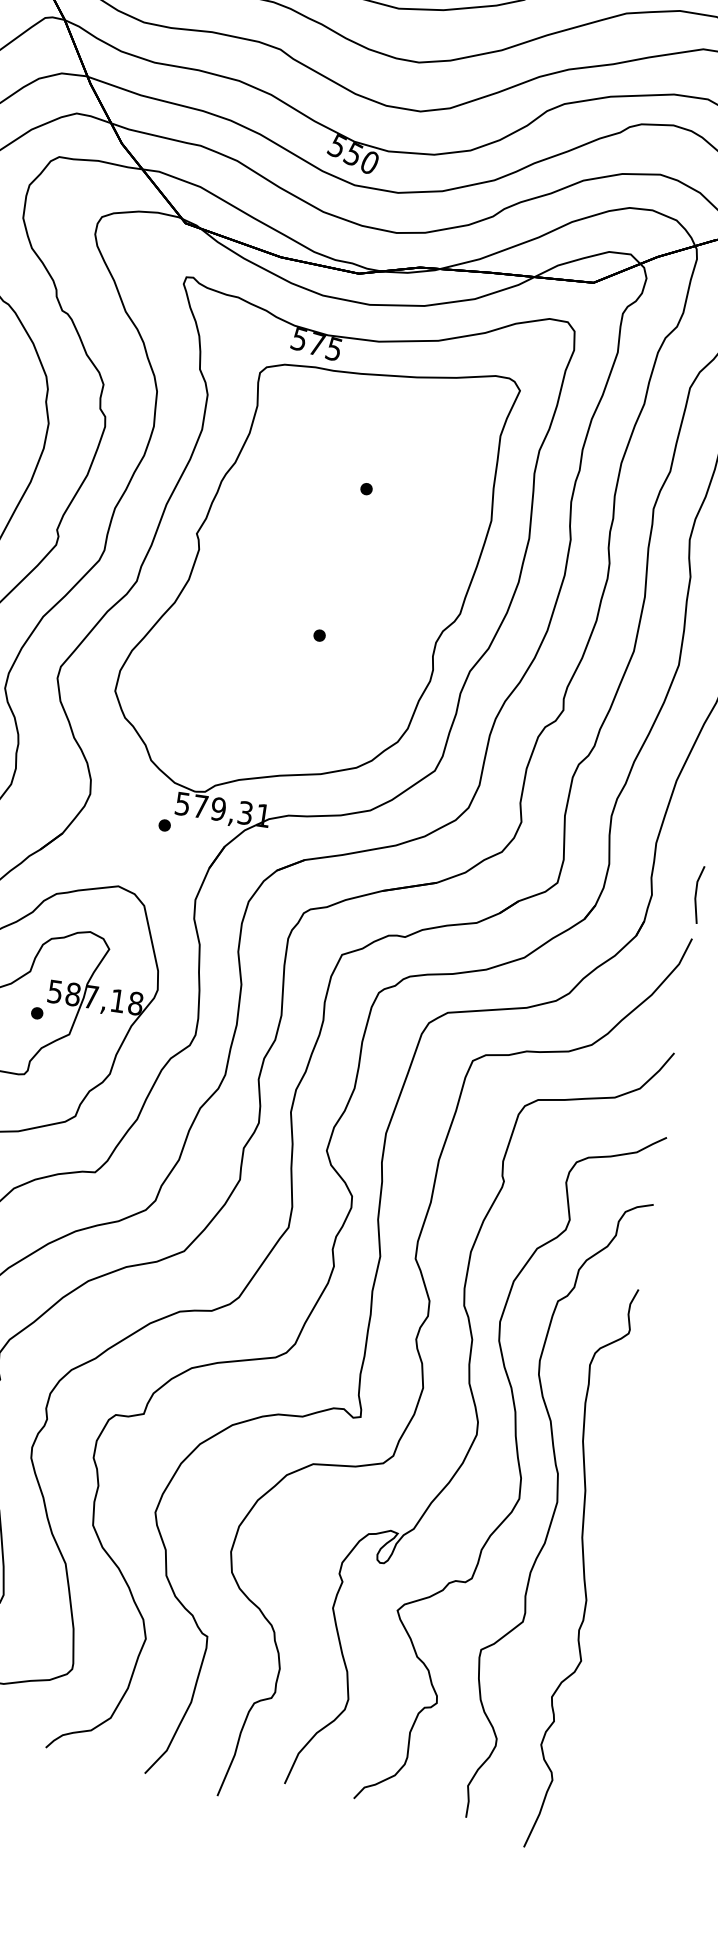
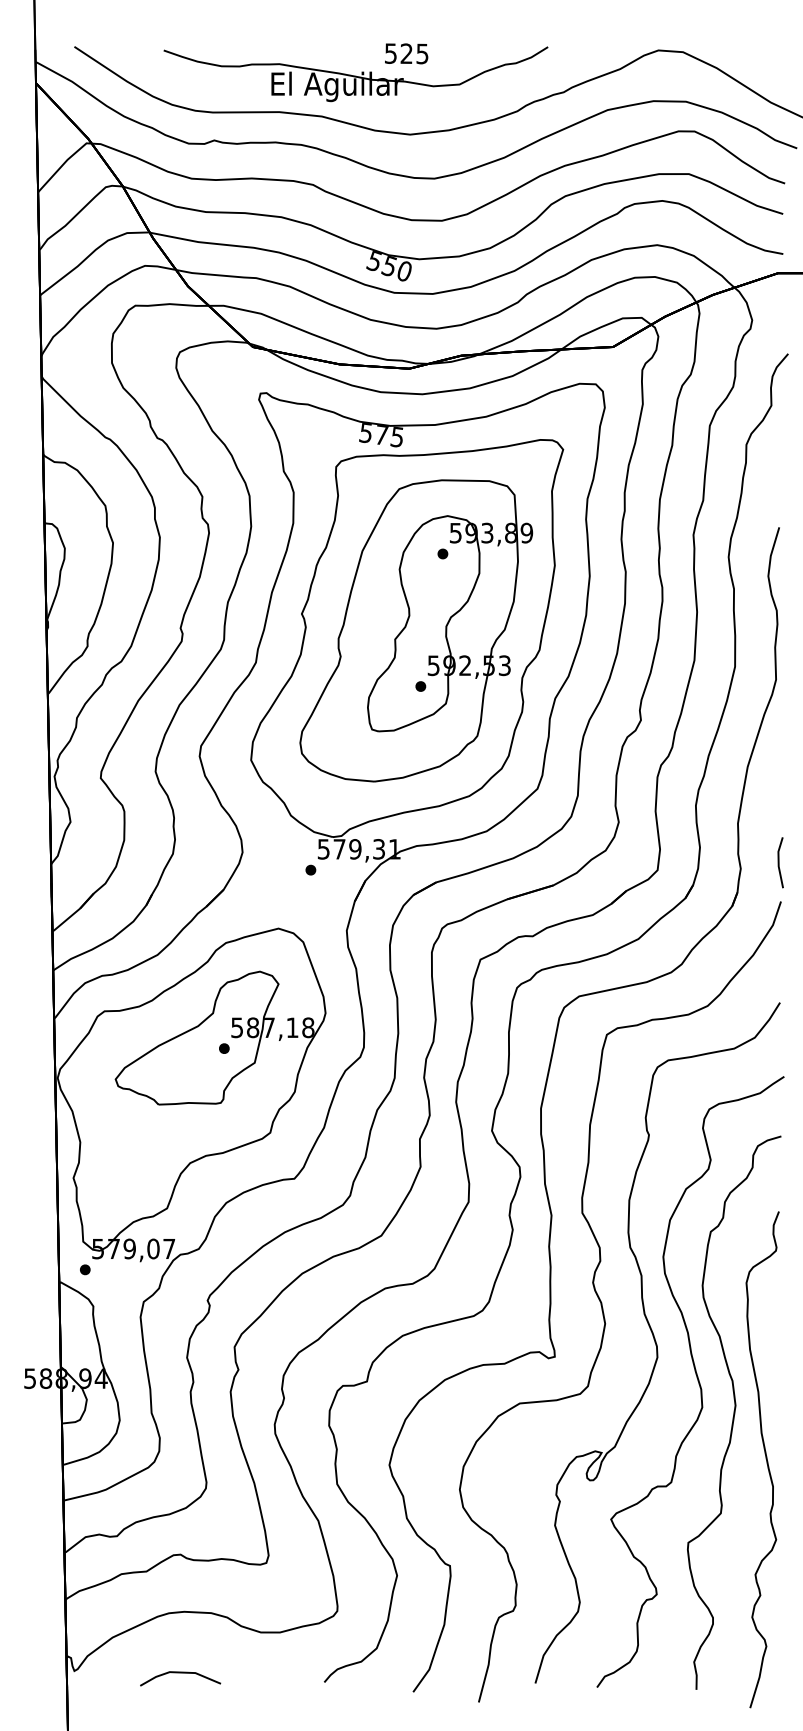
part: (323, 571) -> (416, 630), added

